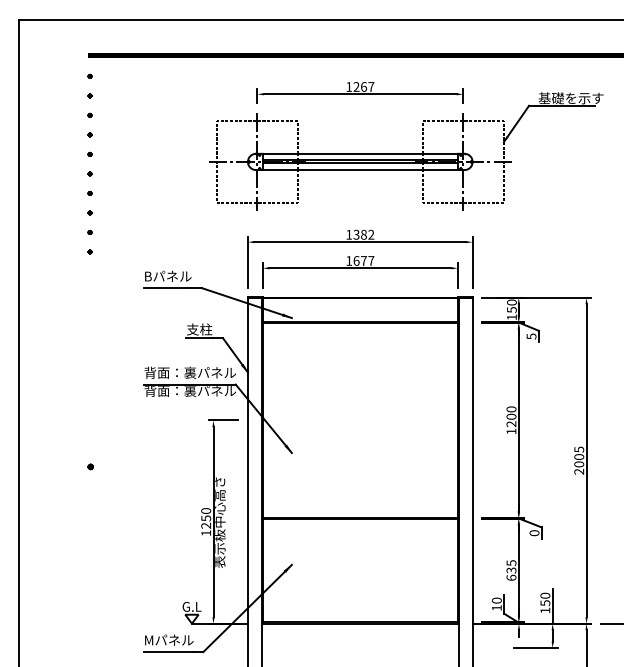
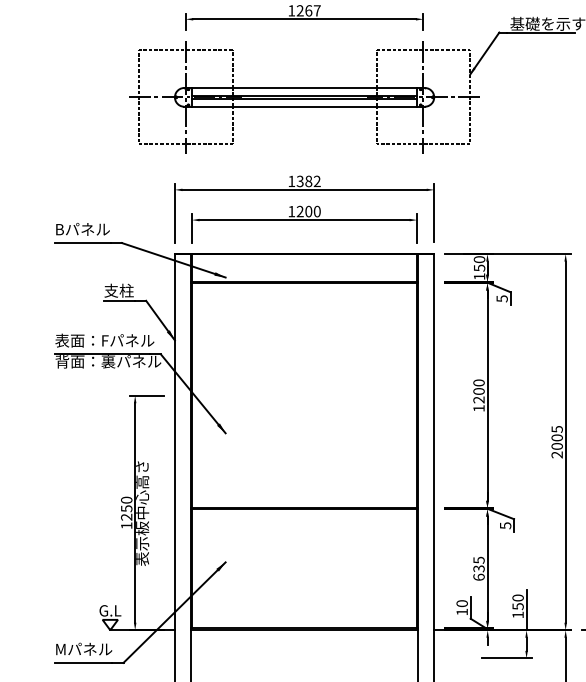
text: (363, 260) -> (308, 211), 1677 -> 1200
text: (189, 372) -> (107, 340), 背面：裏パネル -> 表面：Fパネル
text: (534, 533) -> (505, 526), 0 -> 5

